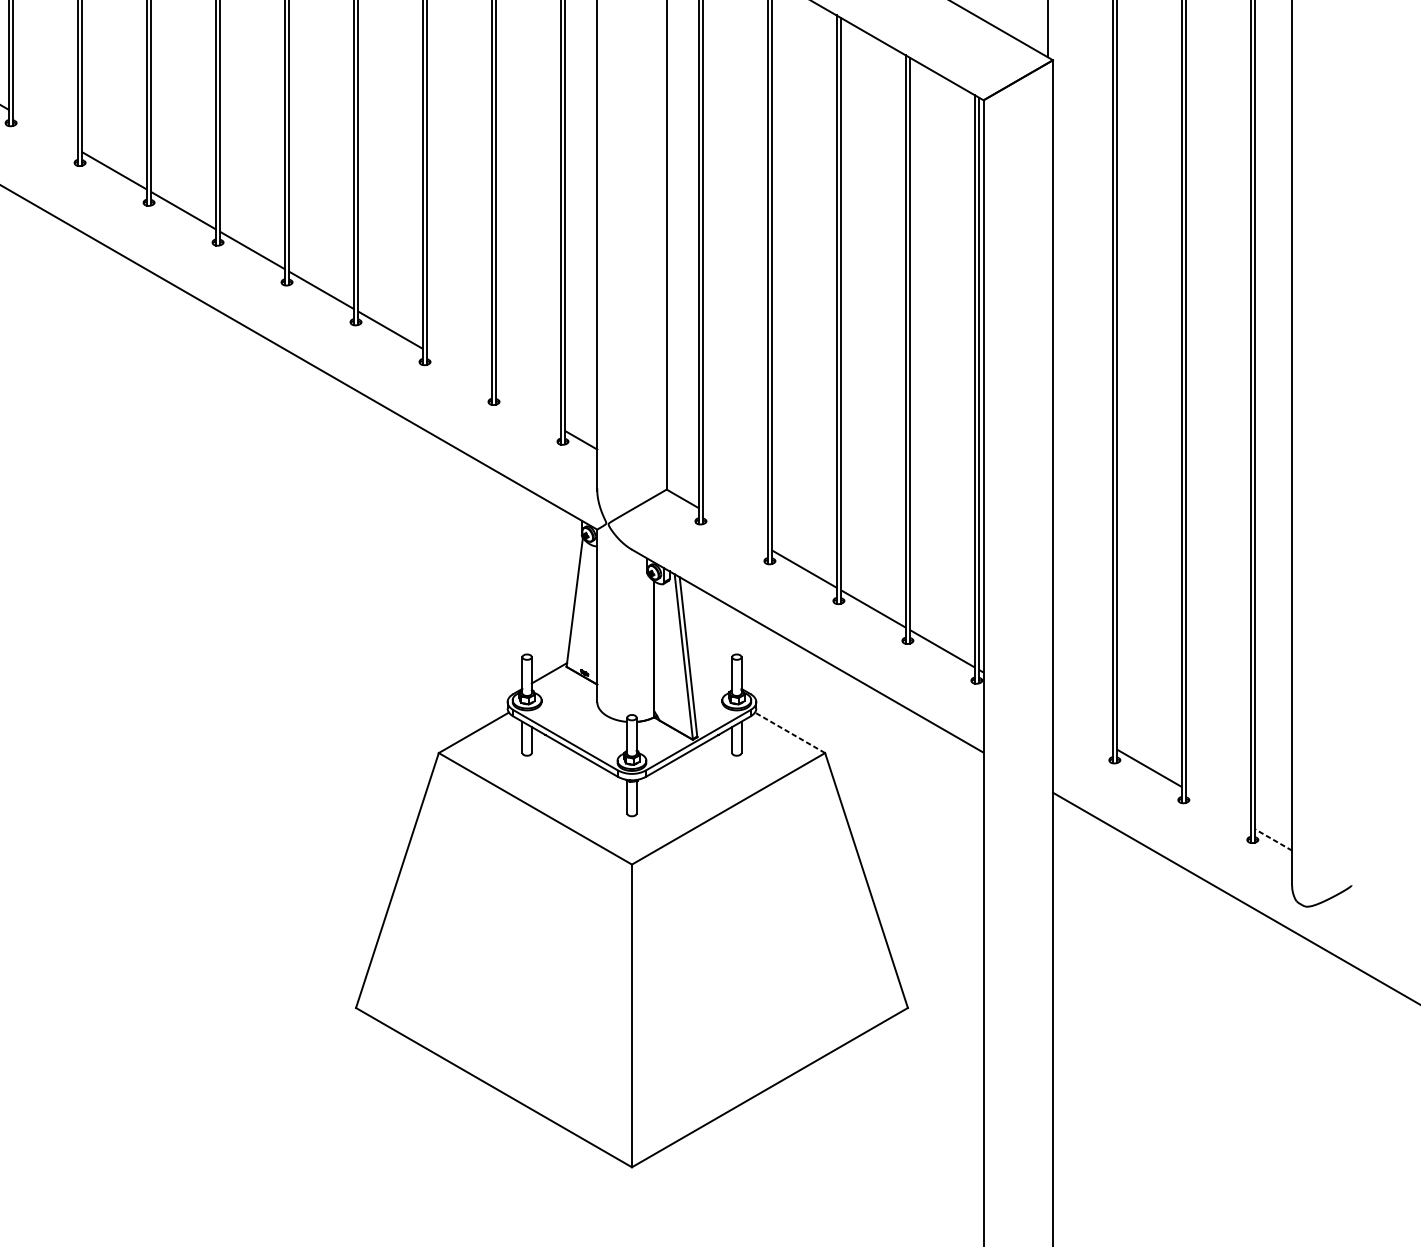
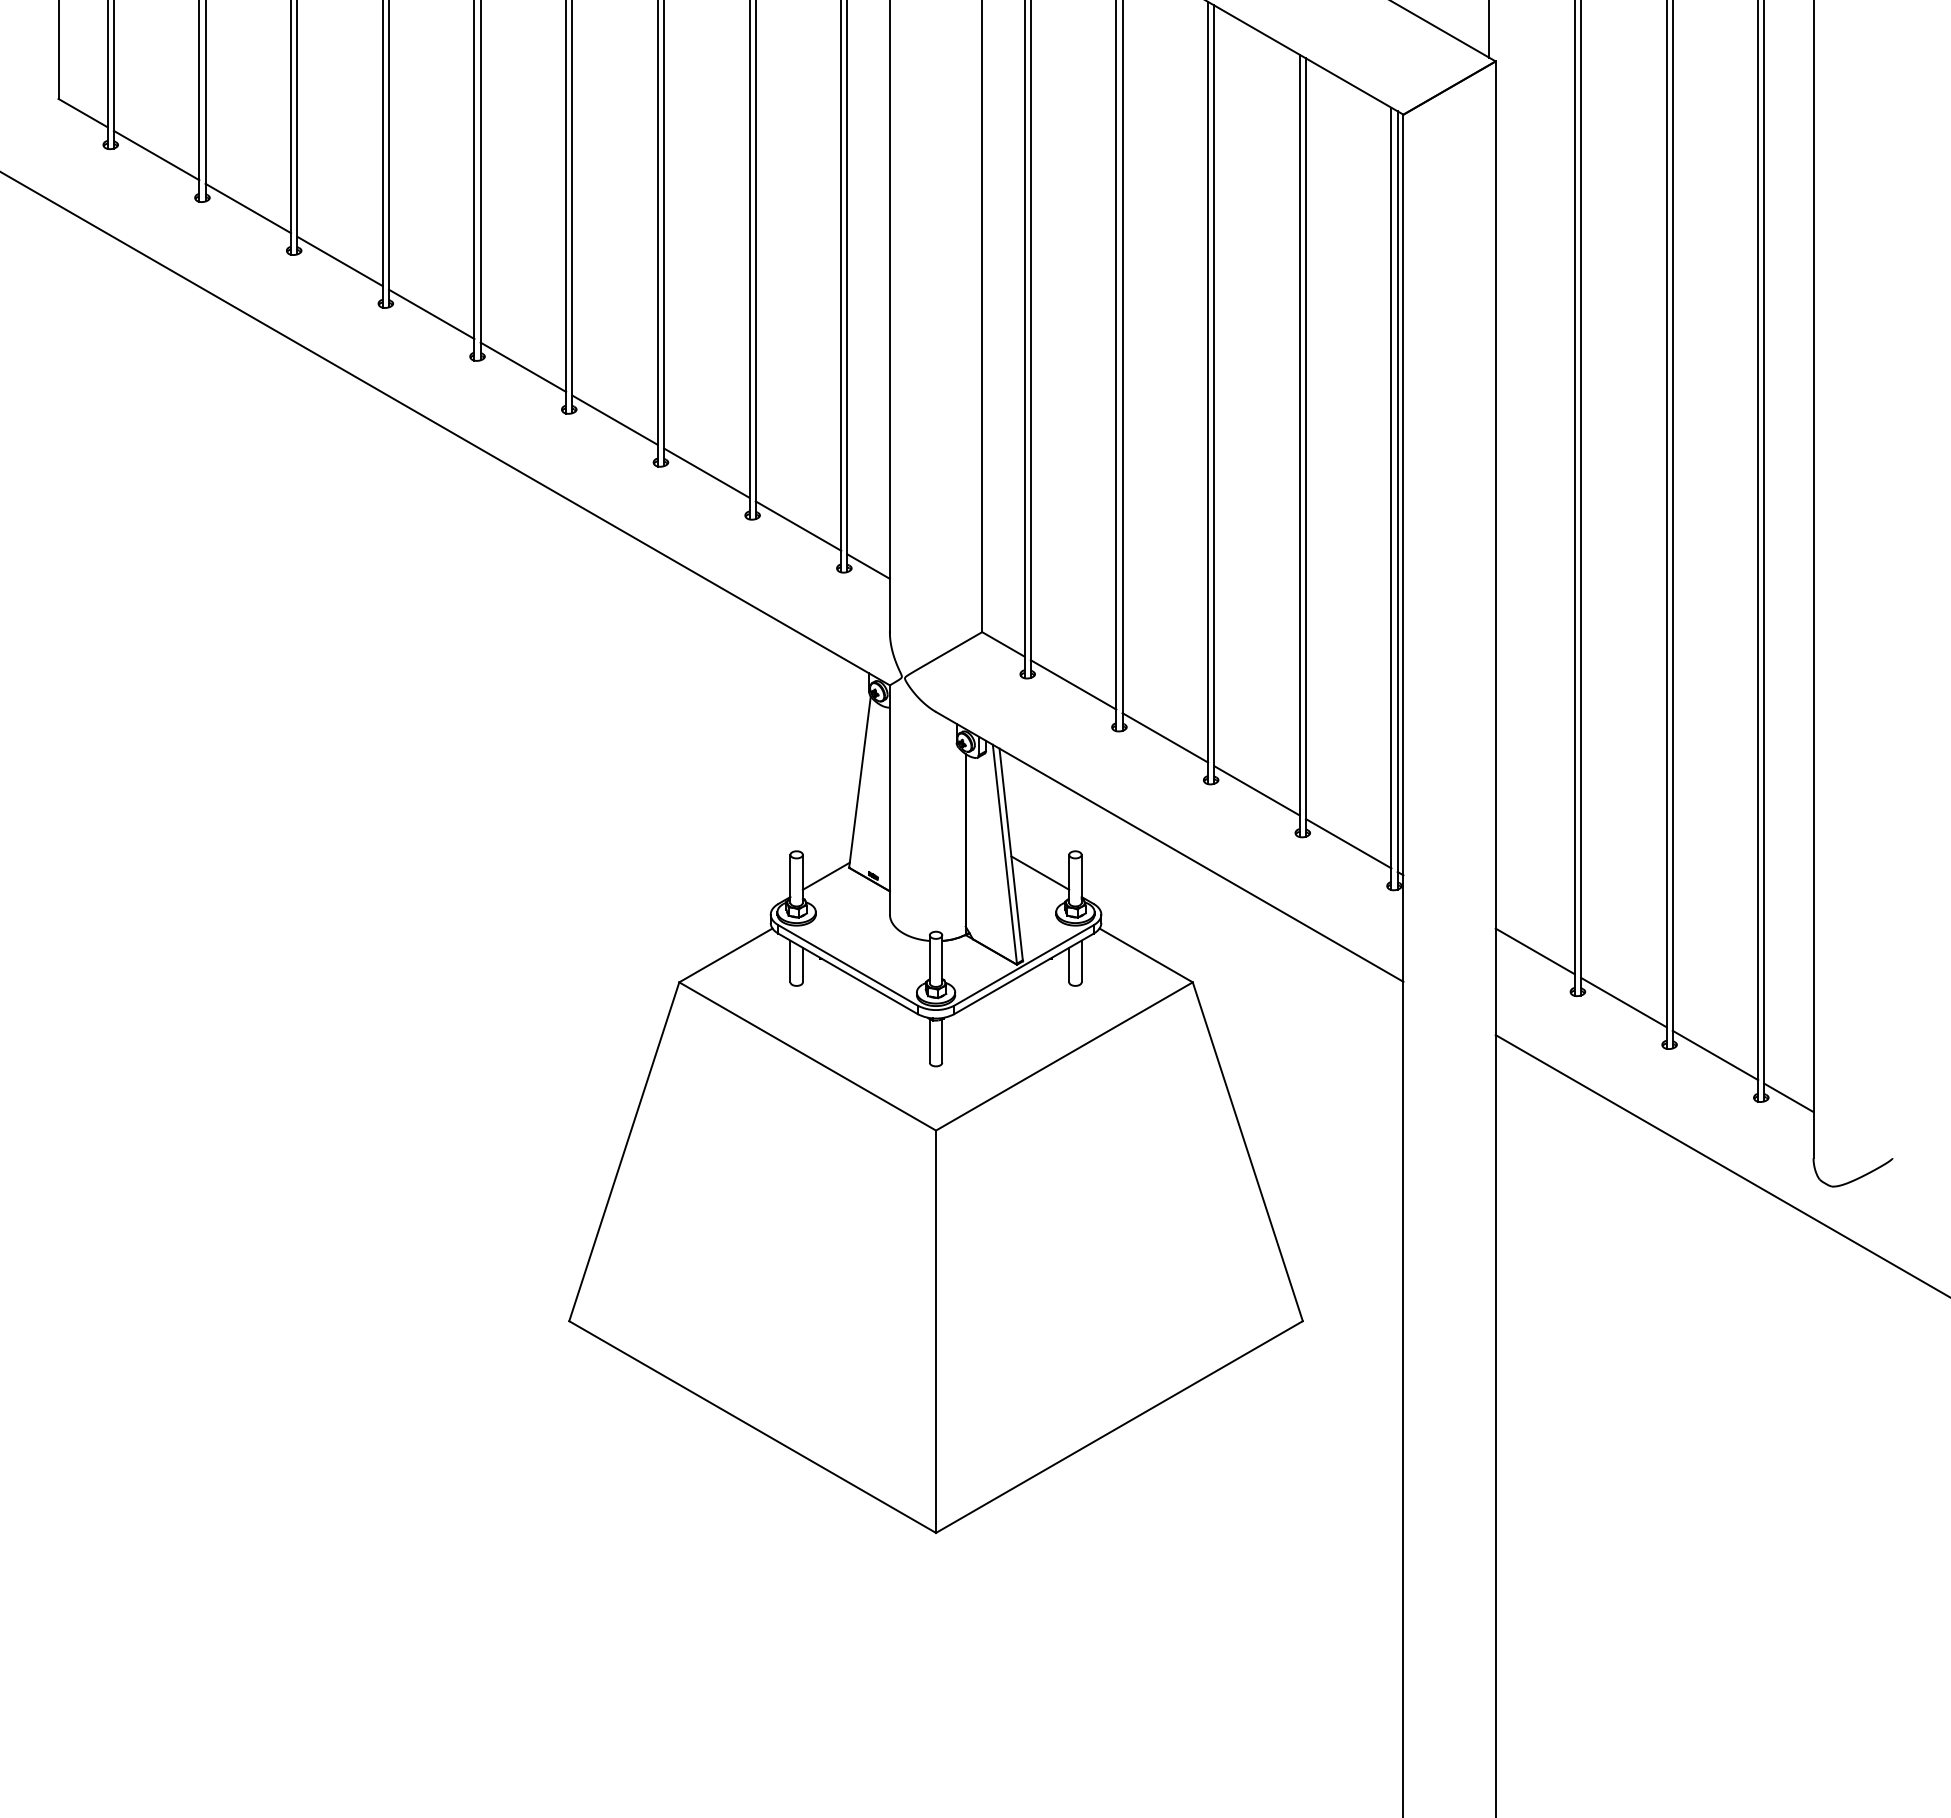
line: (45, 131) -> (156, 155), added
line: (459, 369) -> (706, 472), added
line: (528, 409) -> (798, 525), added
line: (735, 528) -> (1073, 684), added
line: (710, 670) -> (1040, 872), added
line: (1082, 729) -> (1534, 951), added
line: (790, 732) -> (1146, 955), dashed -> solid
line: (1218, 808) -> (1715, 1055), added
line: (1273, 839) -> (1788, 1097), dashed -> solid

